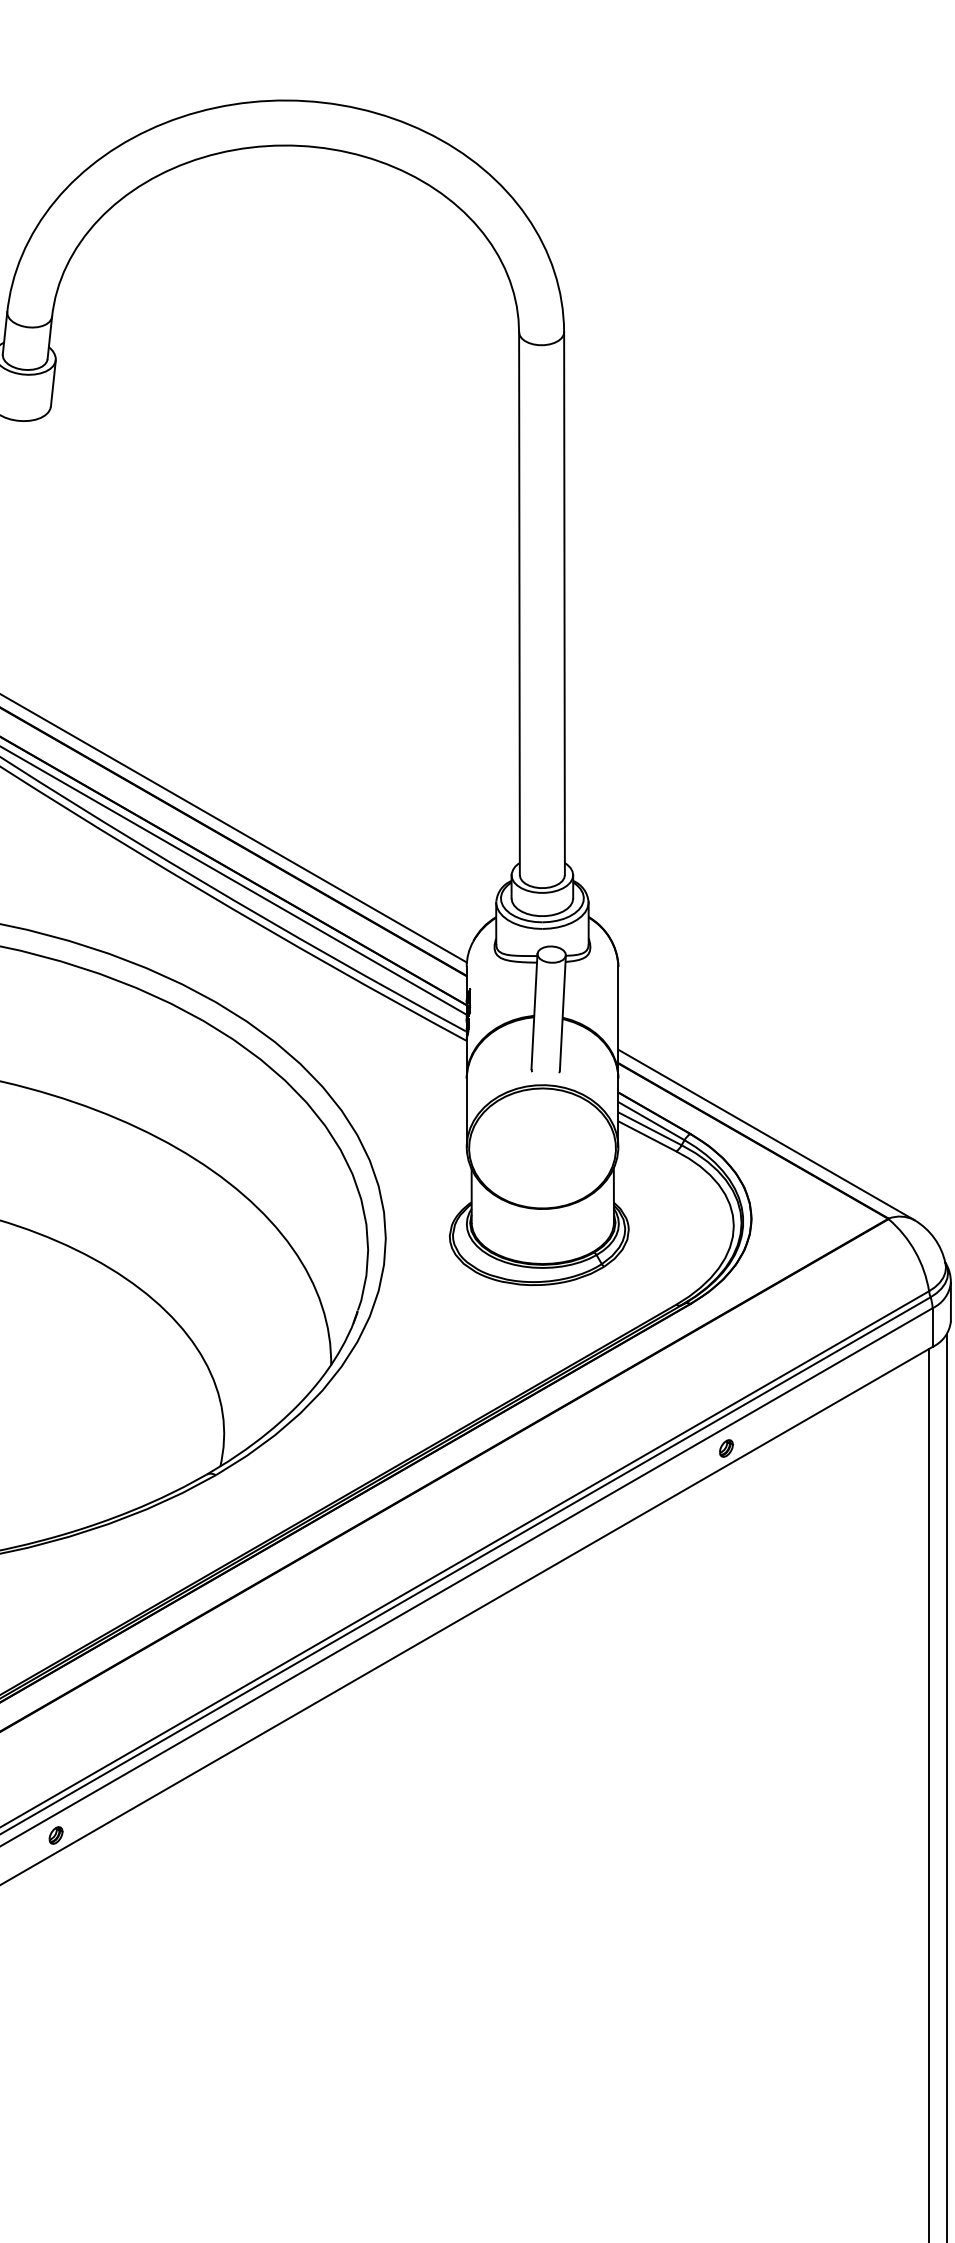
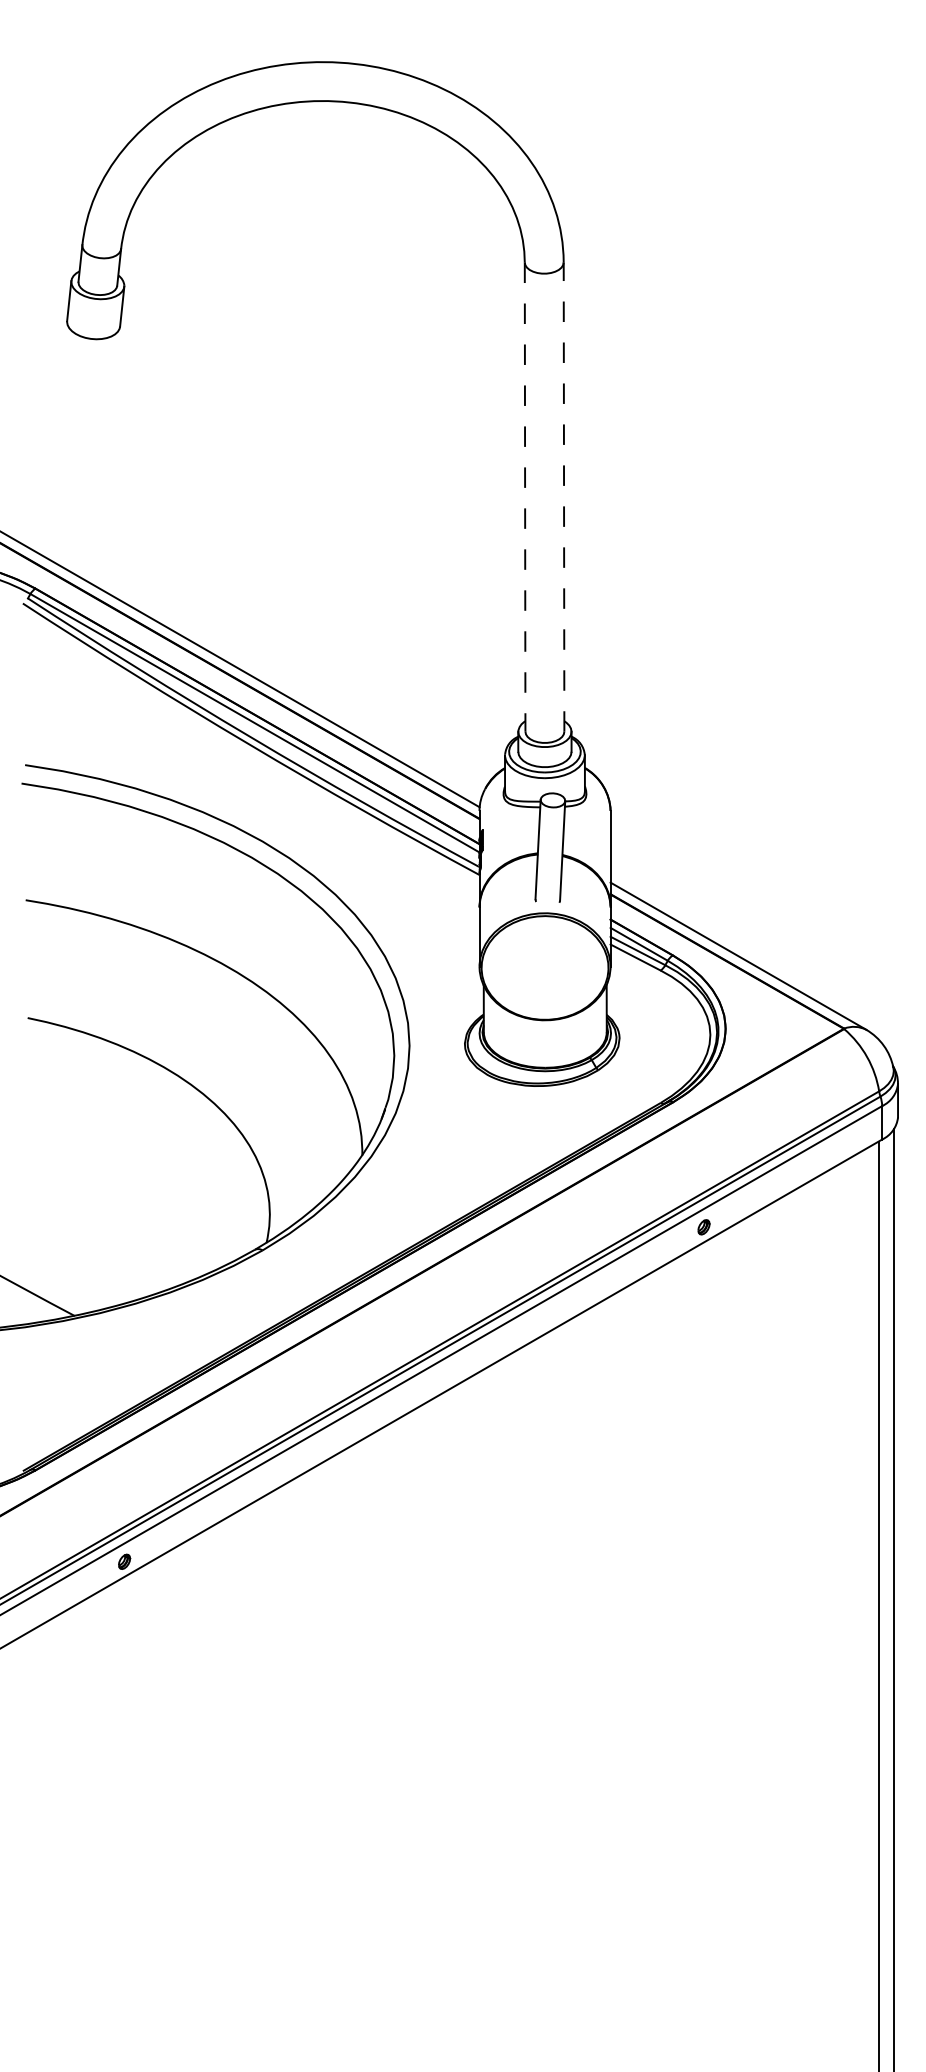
line: (519, 604) -> (525, 497), solid -> dashed
line: (565, 604) -> (564, 497), solid -> dashed

